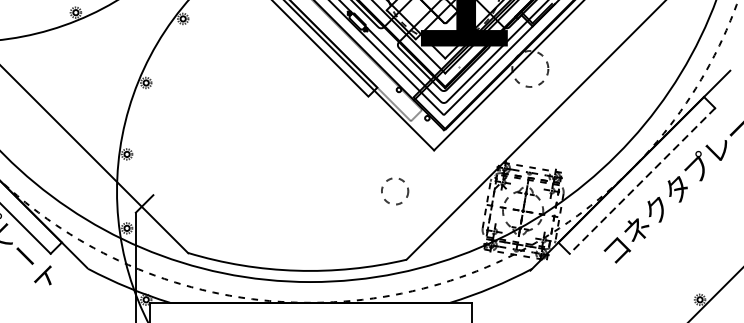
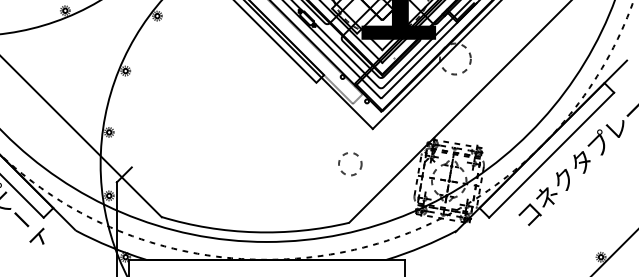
line: (642, 181) -> (551, 155), dashed -> solid
circle: (395, 191) -> (350, 164), moved

